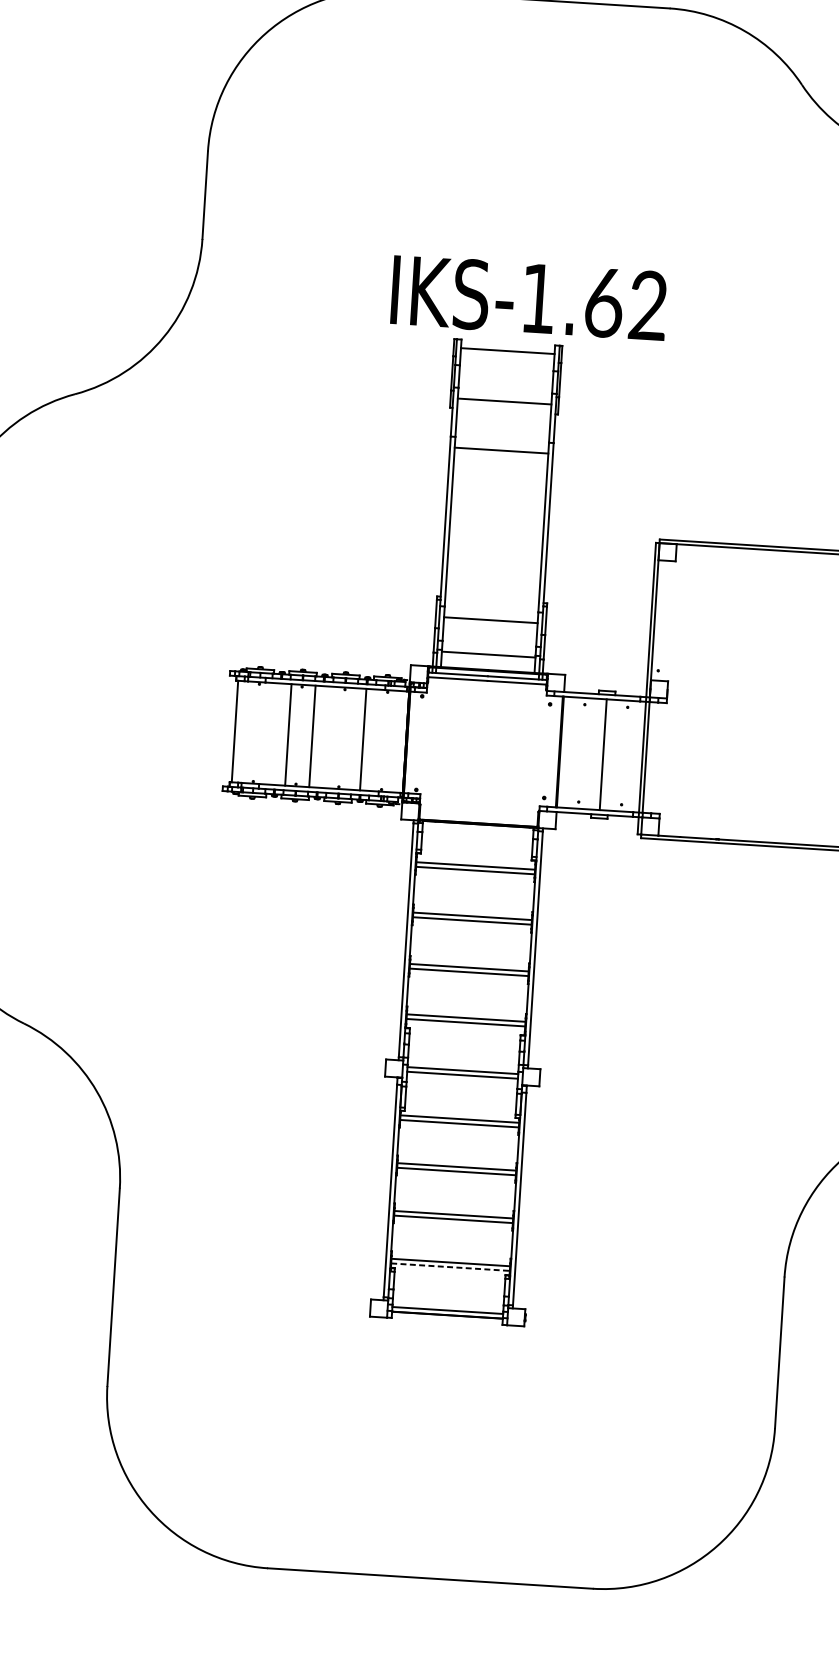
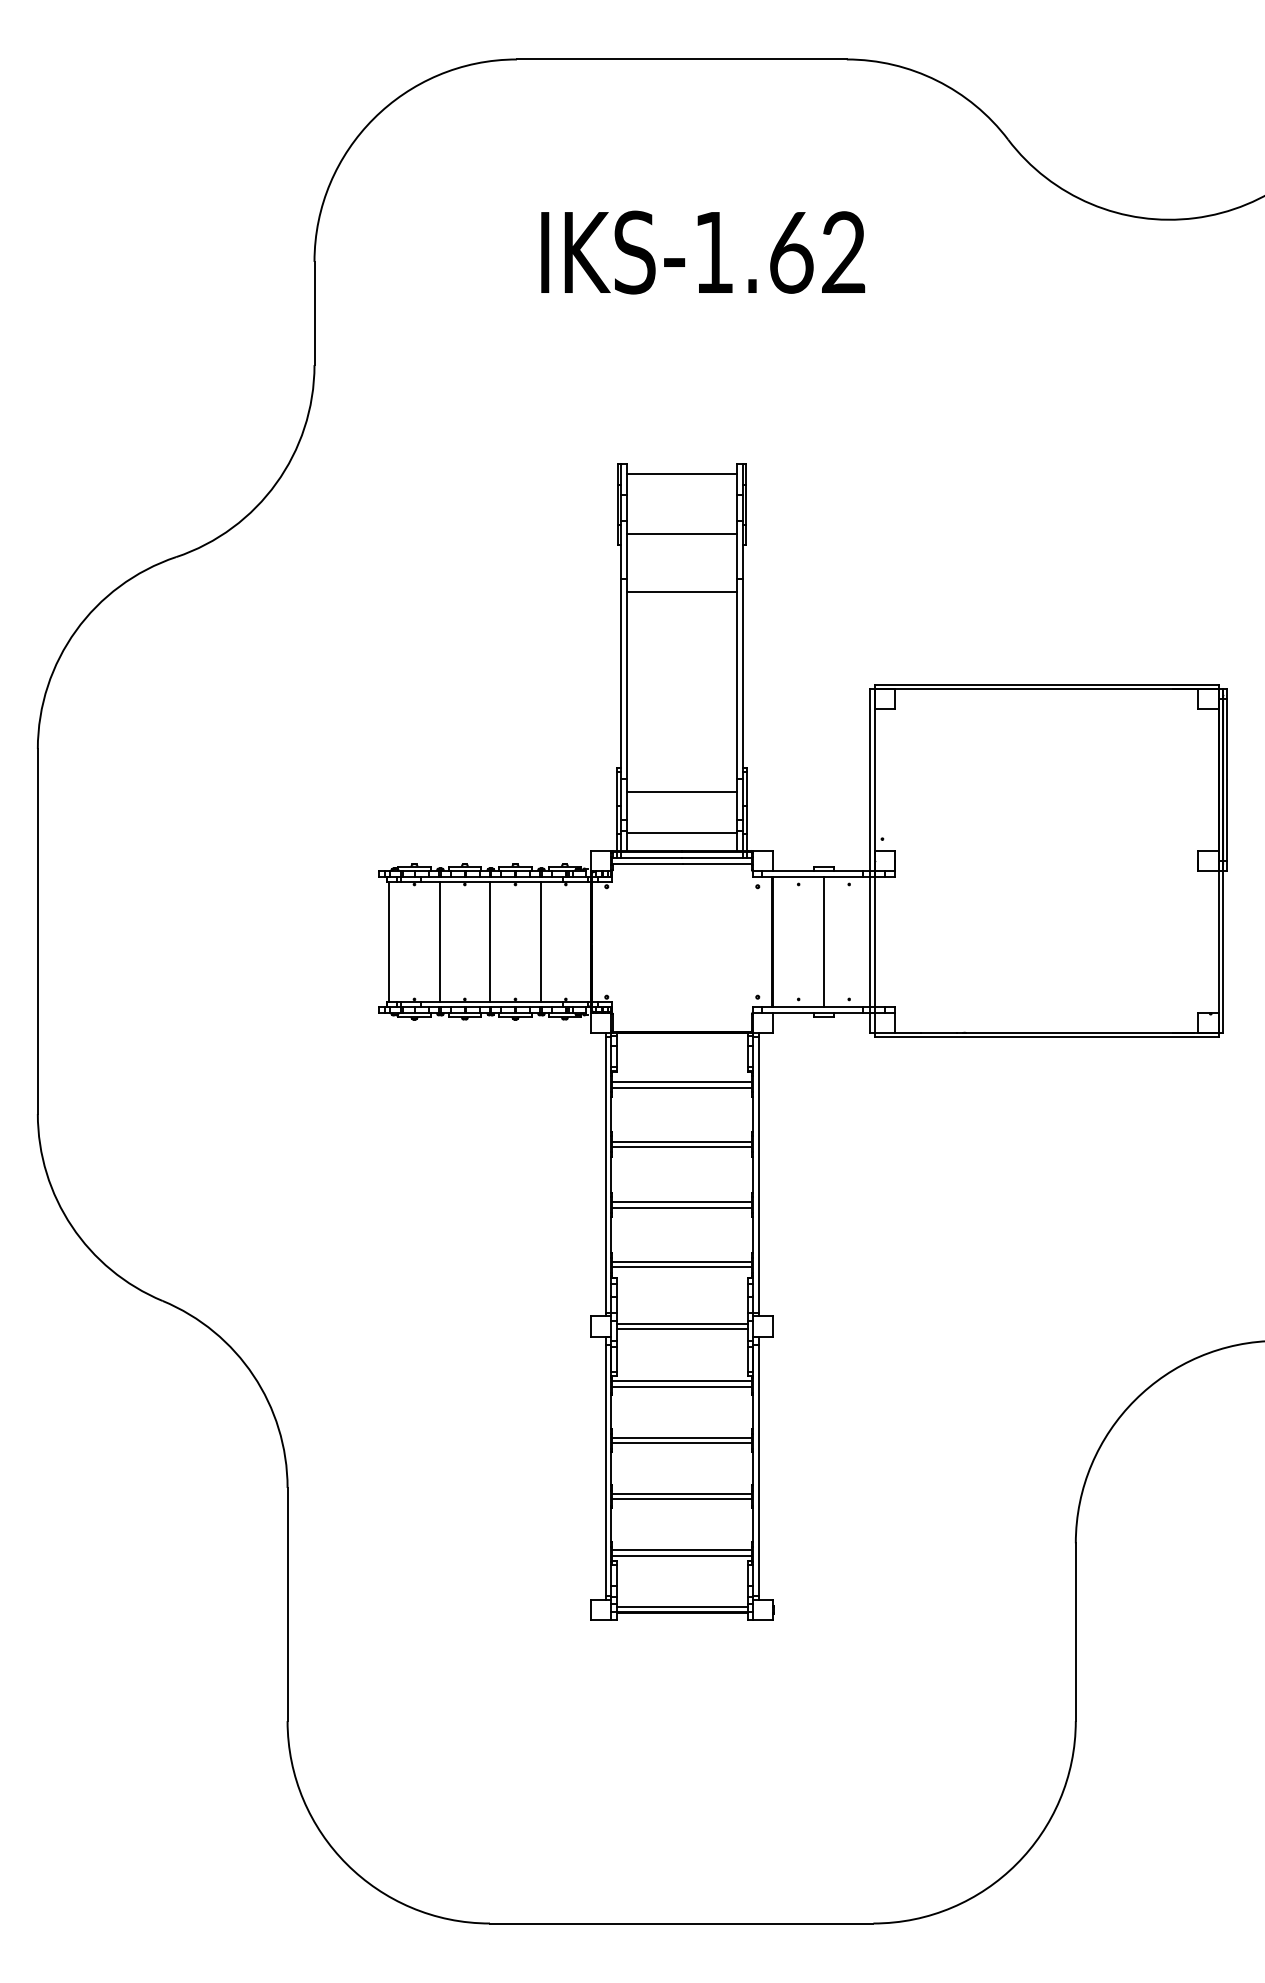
text: (529, 298) -> (703, 252), moved
line: (288, 734) -> (490, 941), moved
line: (312, 736) -> (439, 941), moved
line: (450, 1266) -> (682, 1555), dashed -> solid

